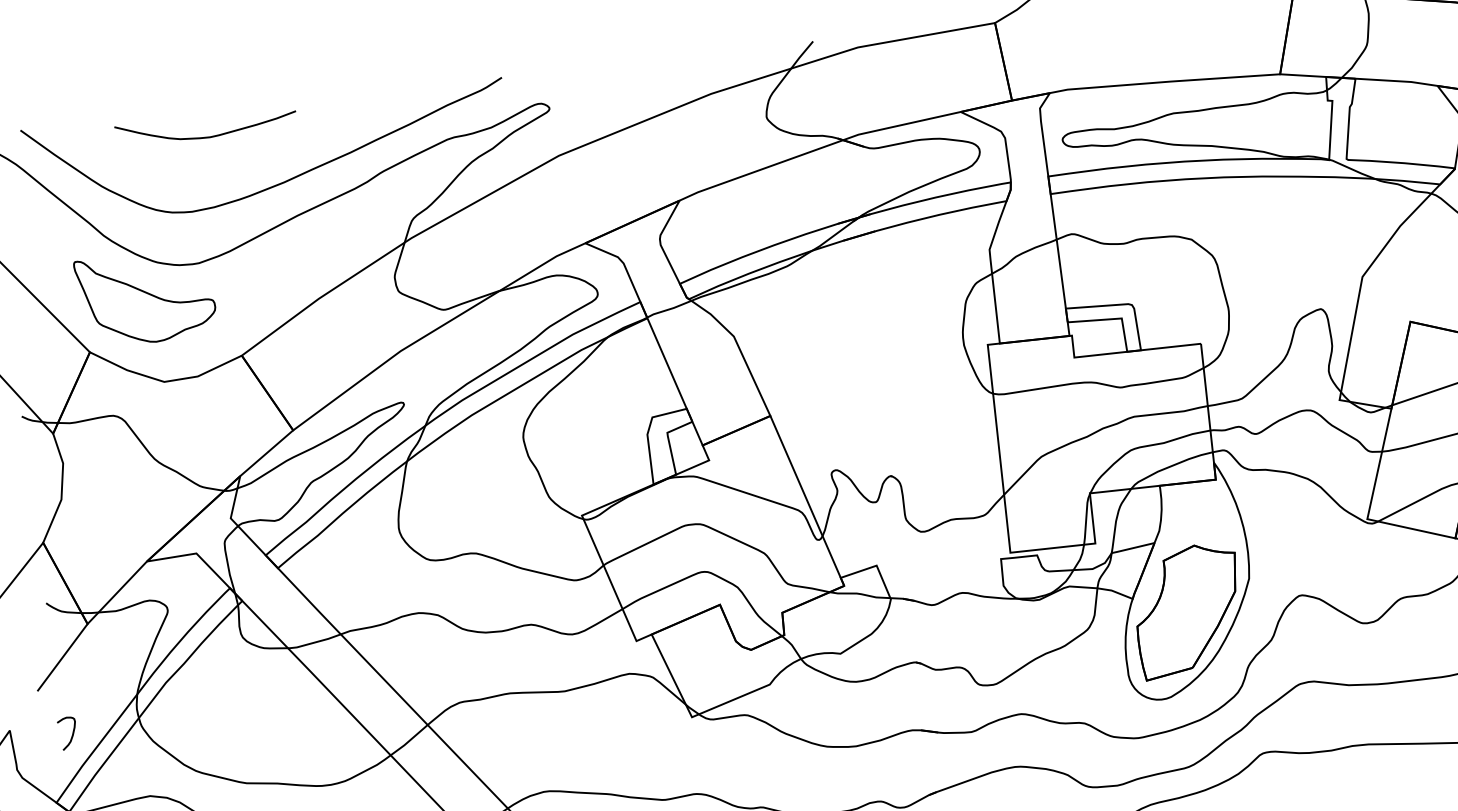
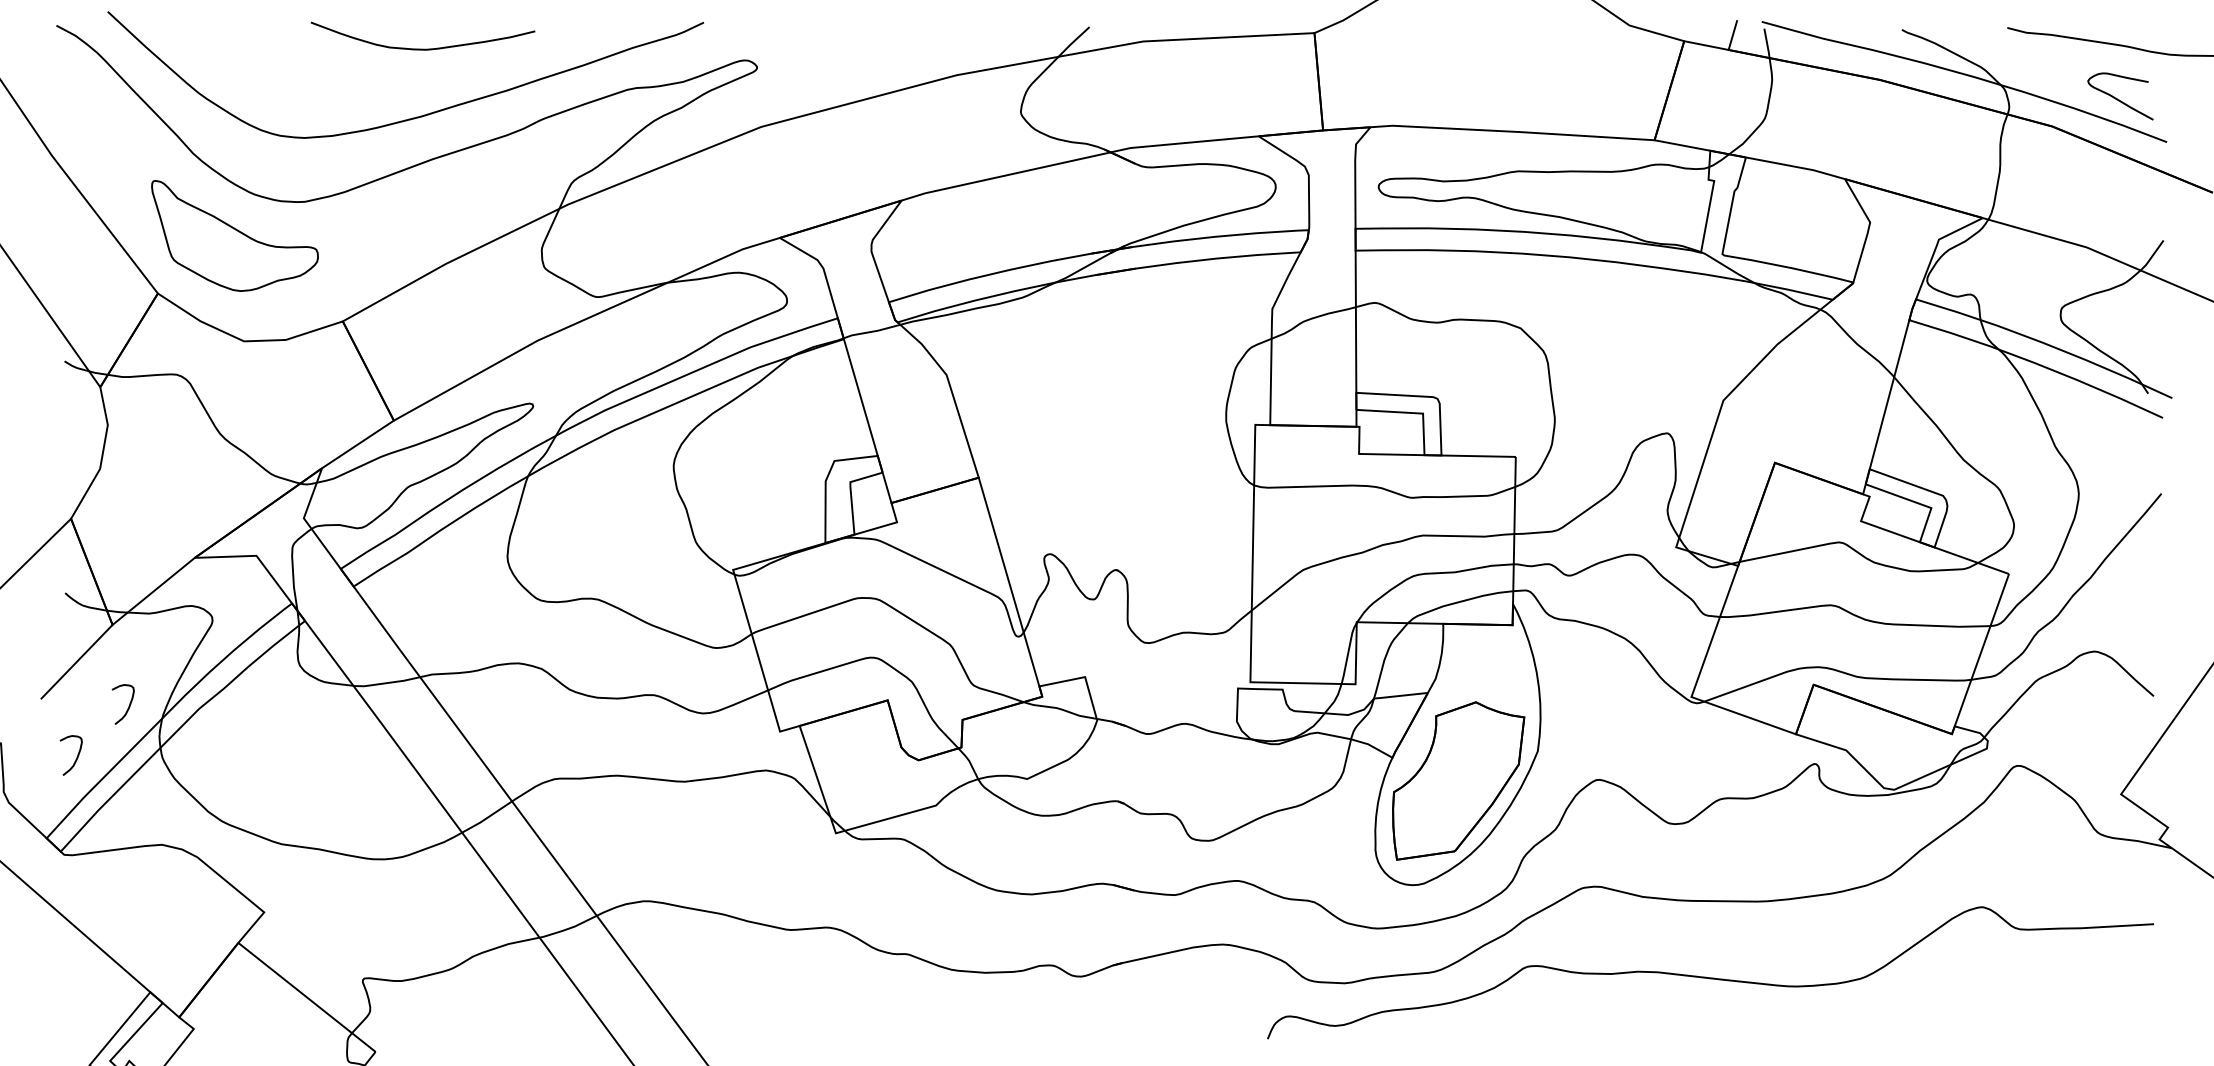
curve: (206, 136) -> (422, 48), moved
curve: (108, 688) -> (128, 706), added

